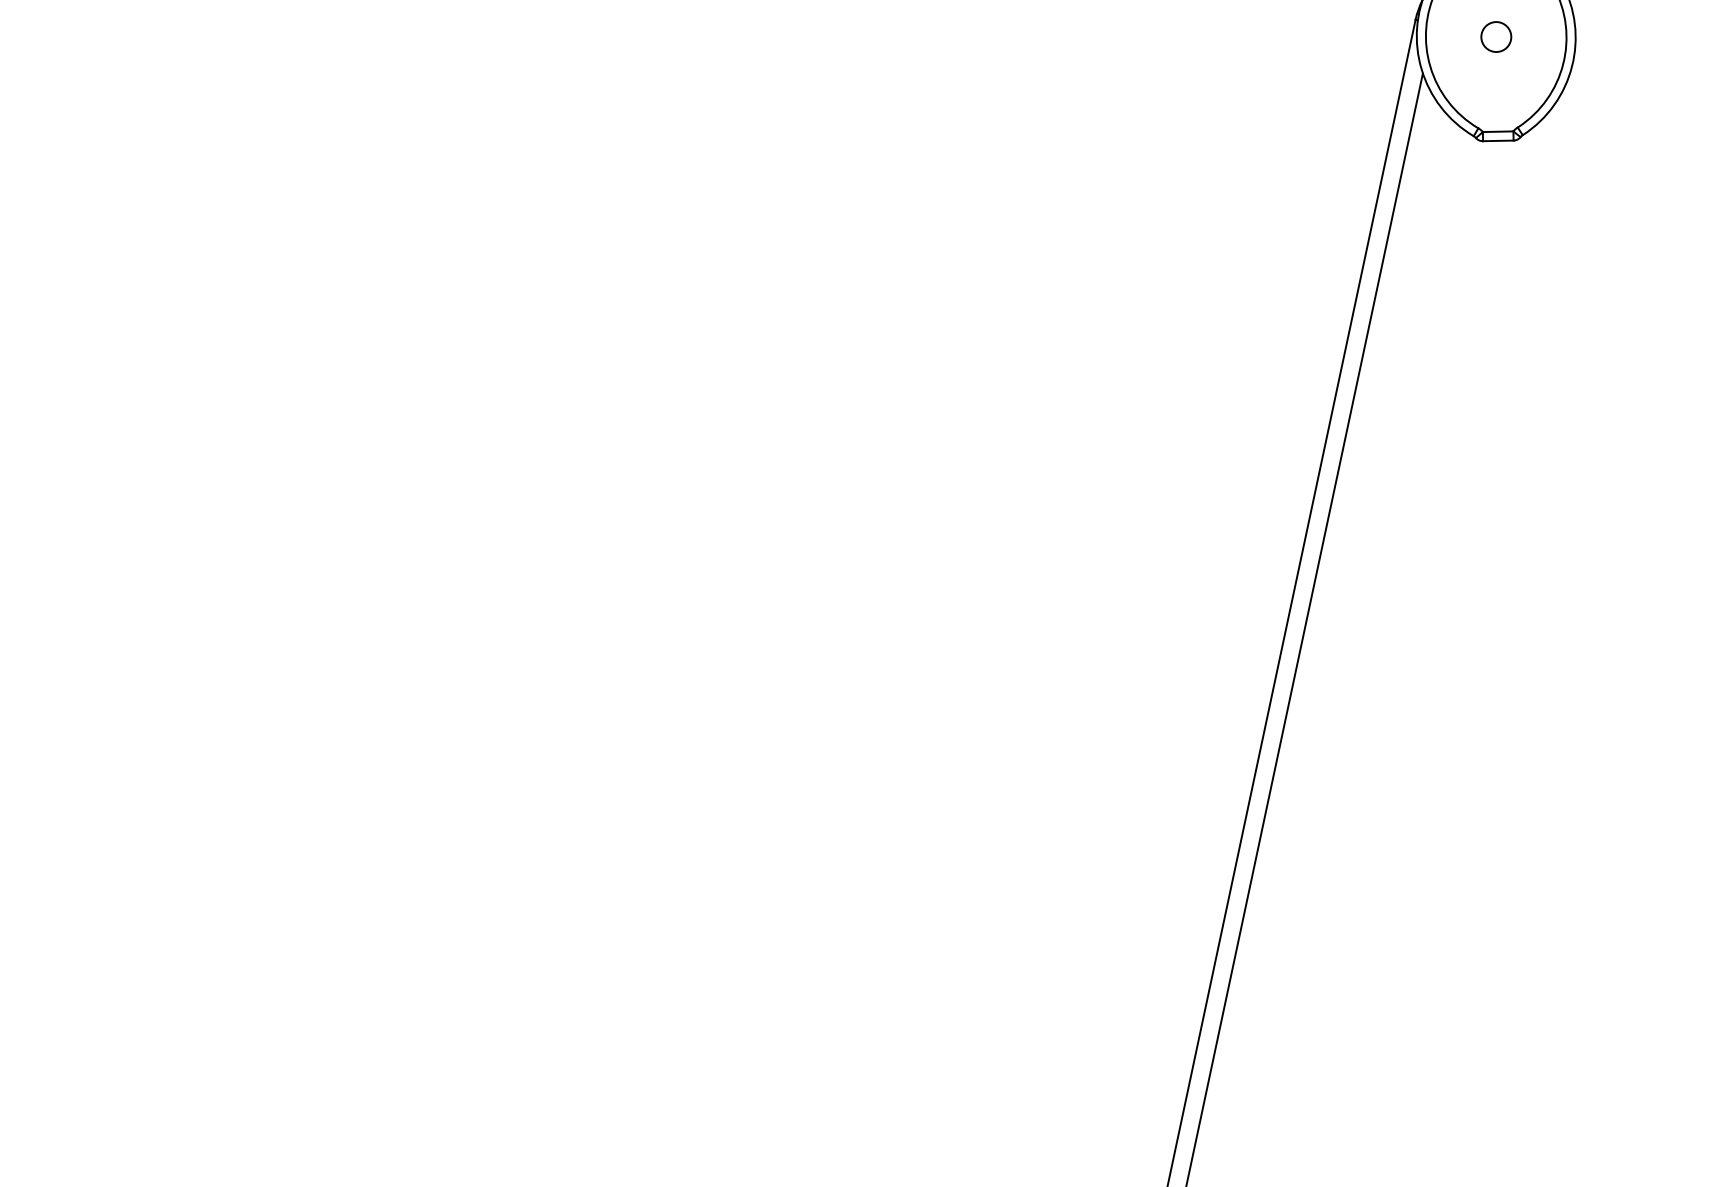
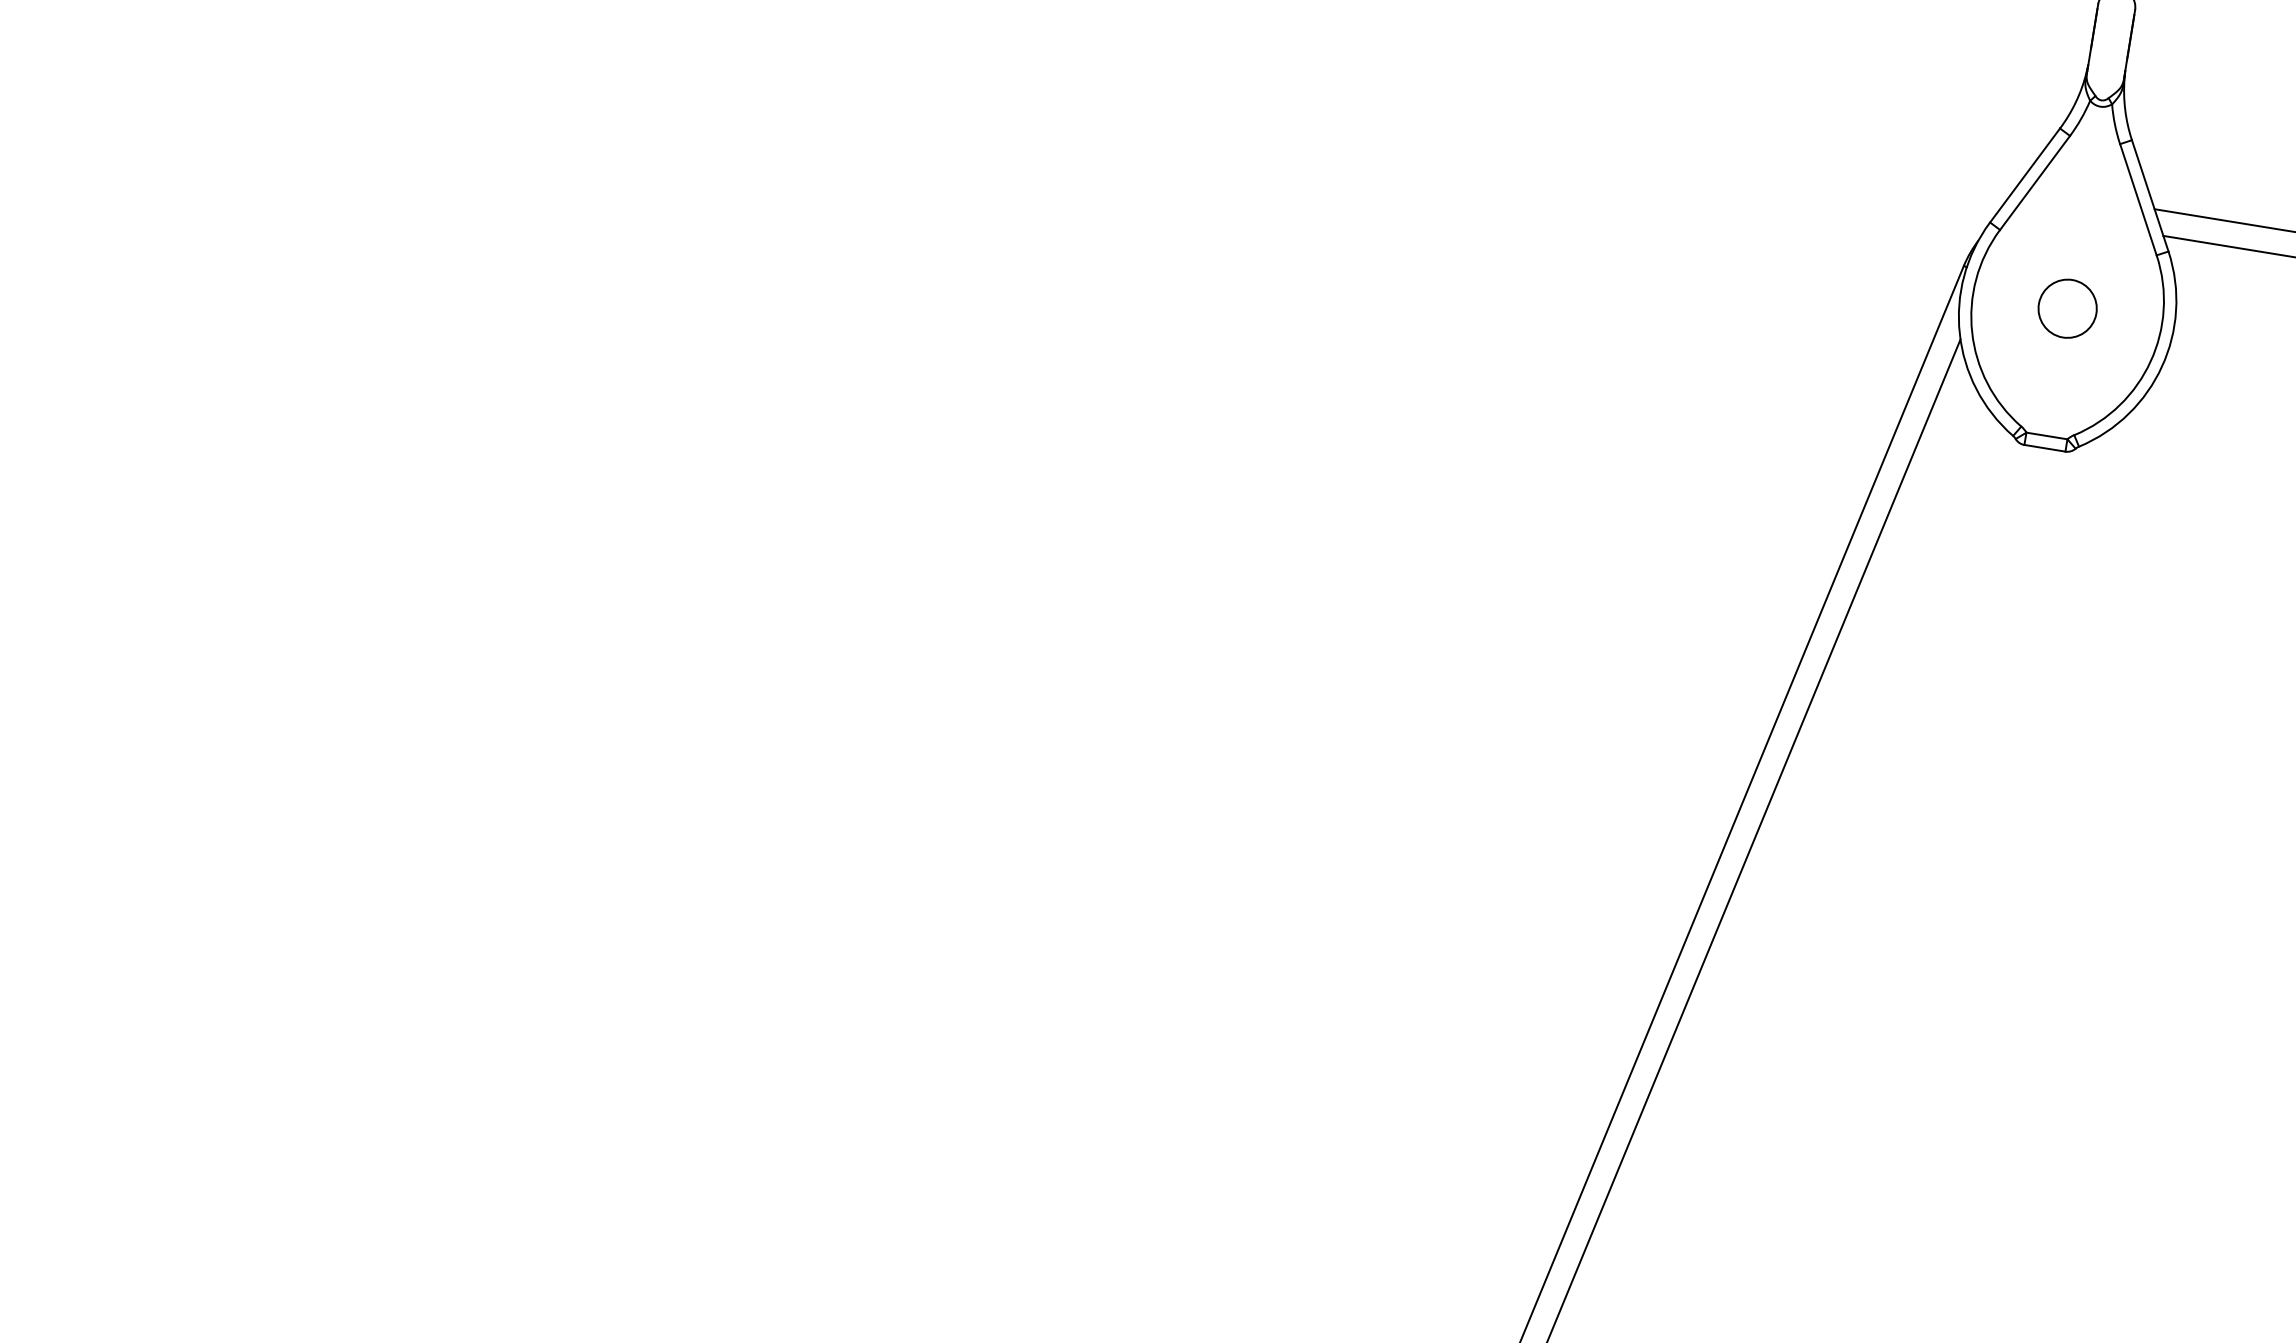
circle: (1496, 36) -> (2068, 308), size x1.43

